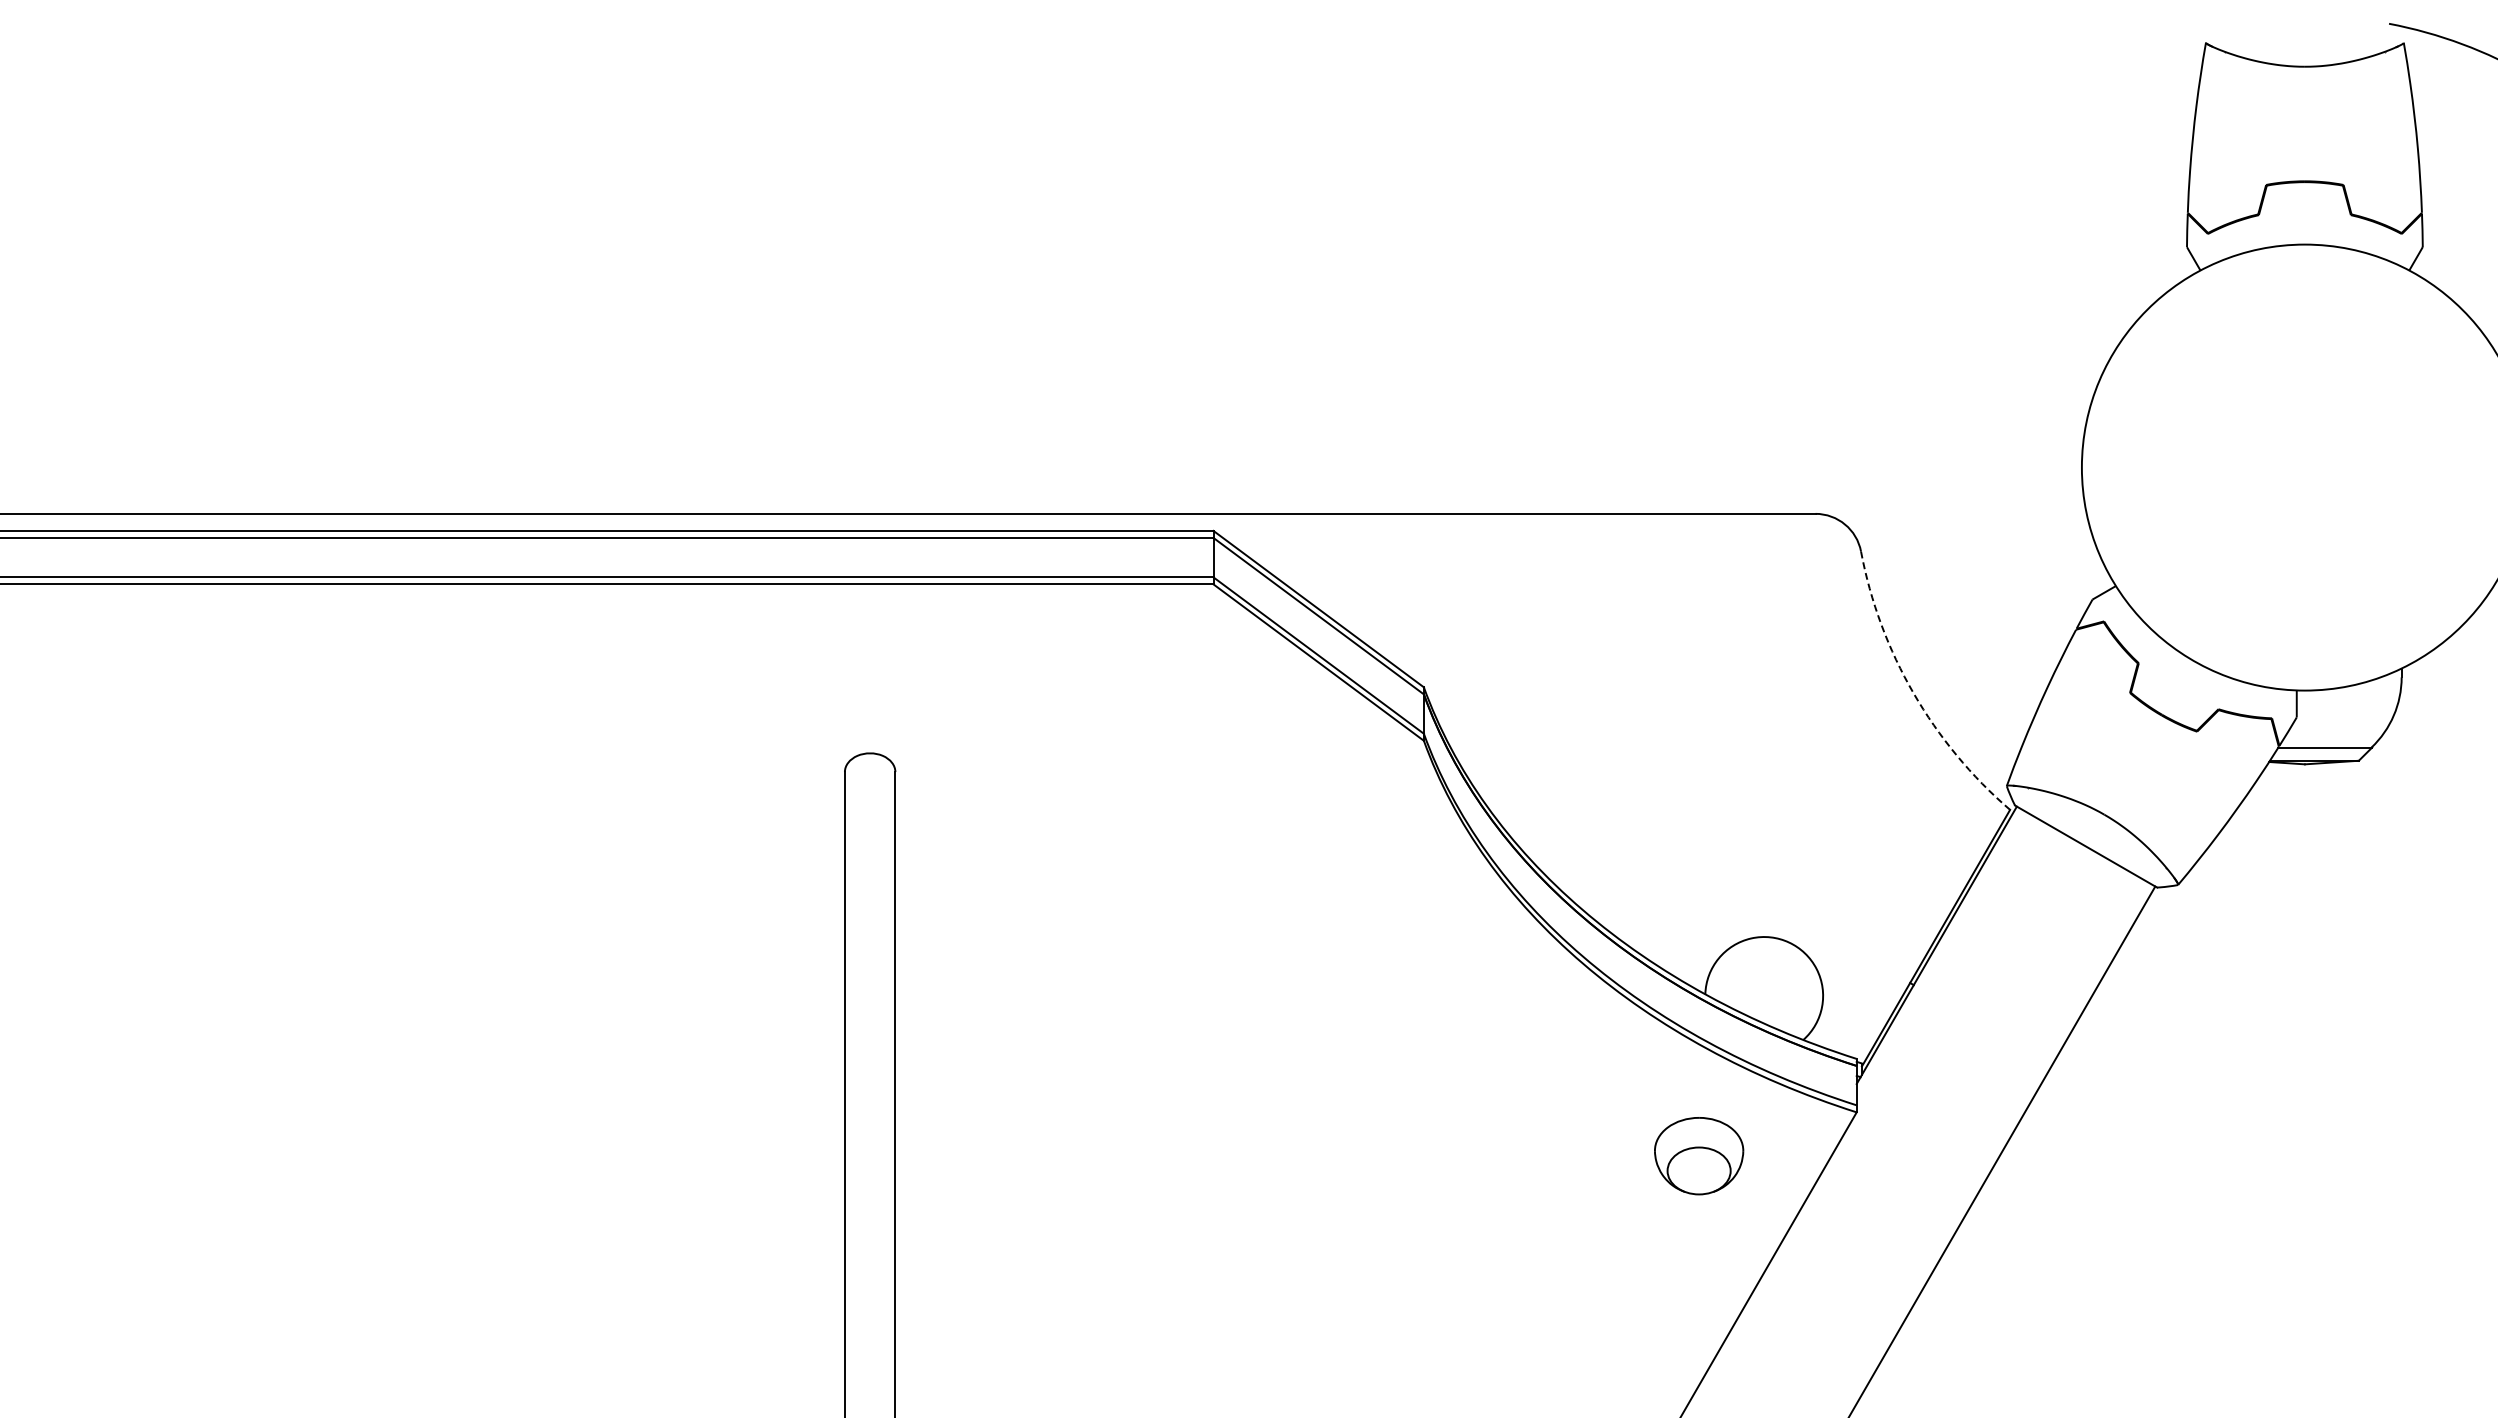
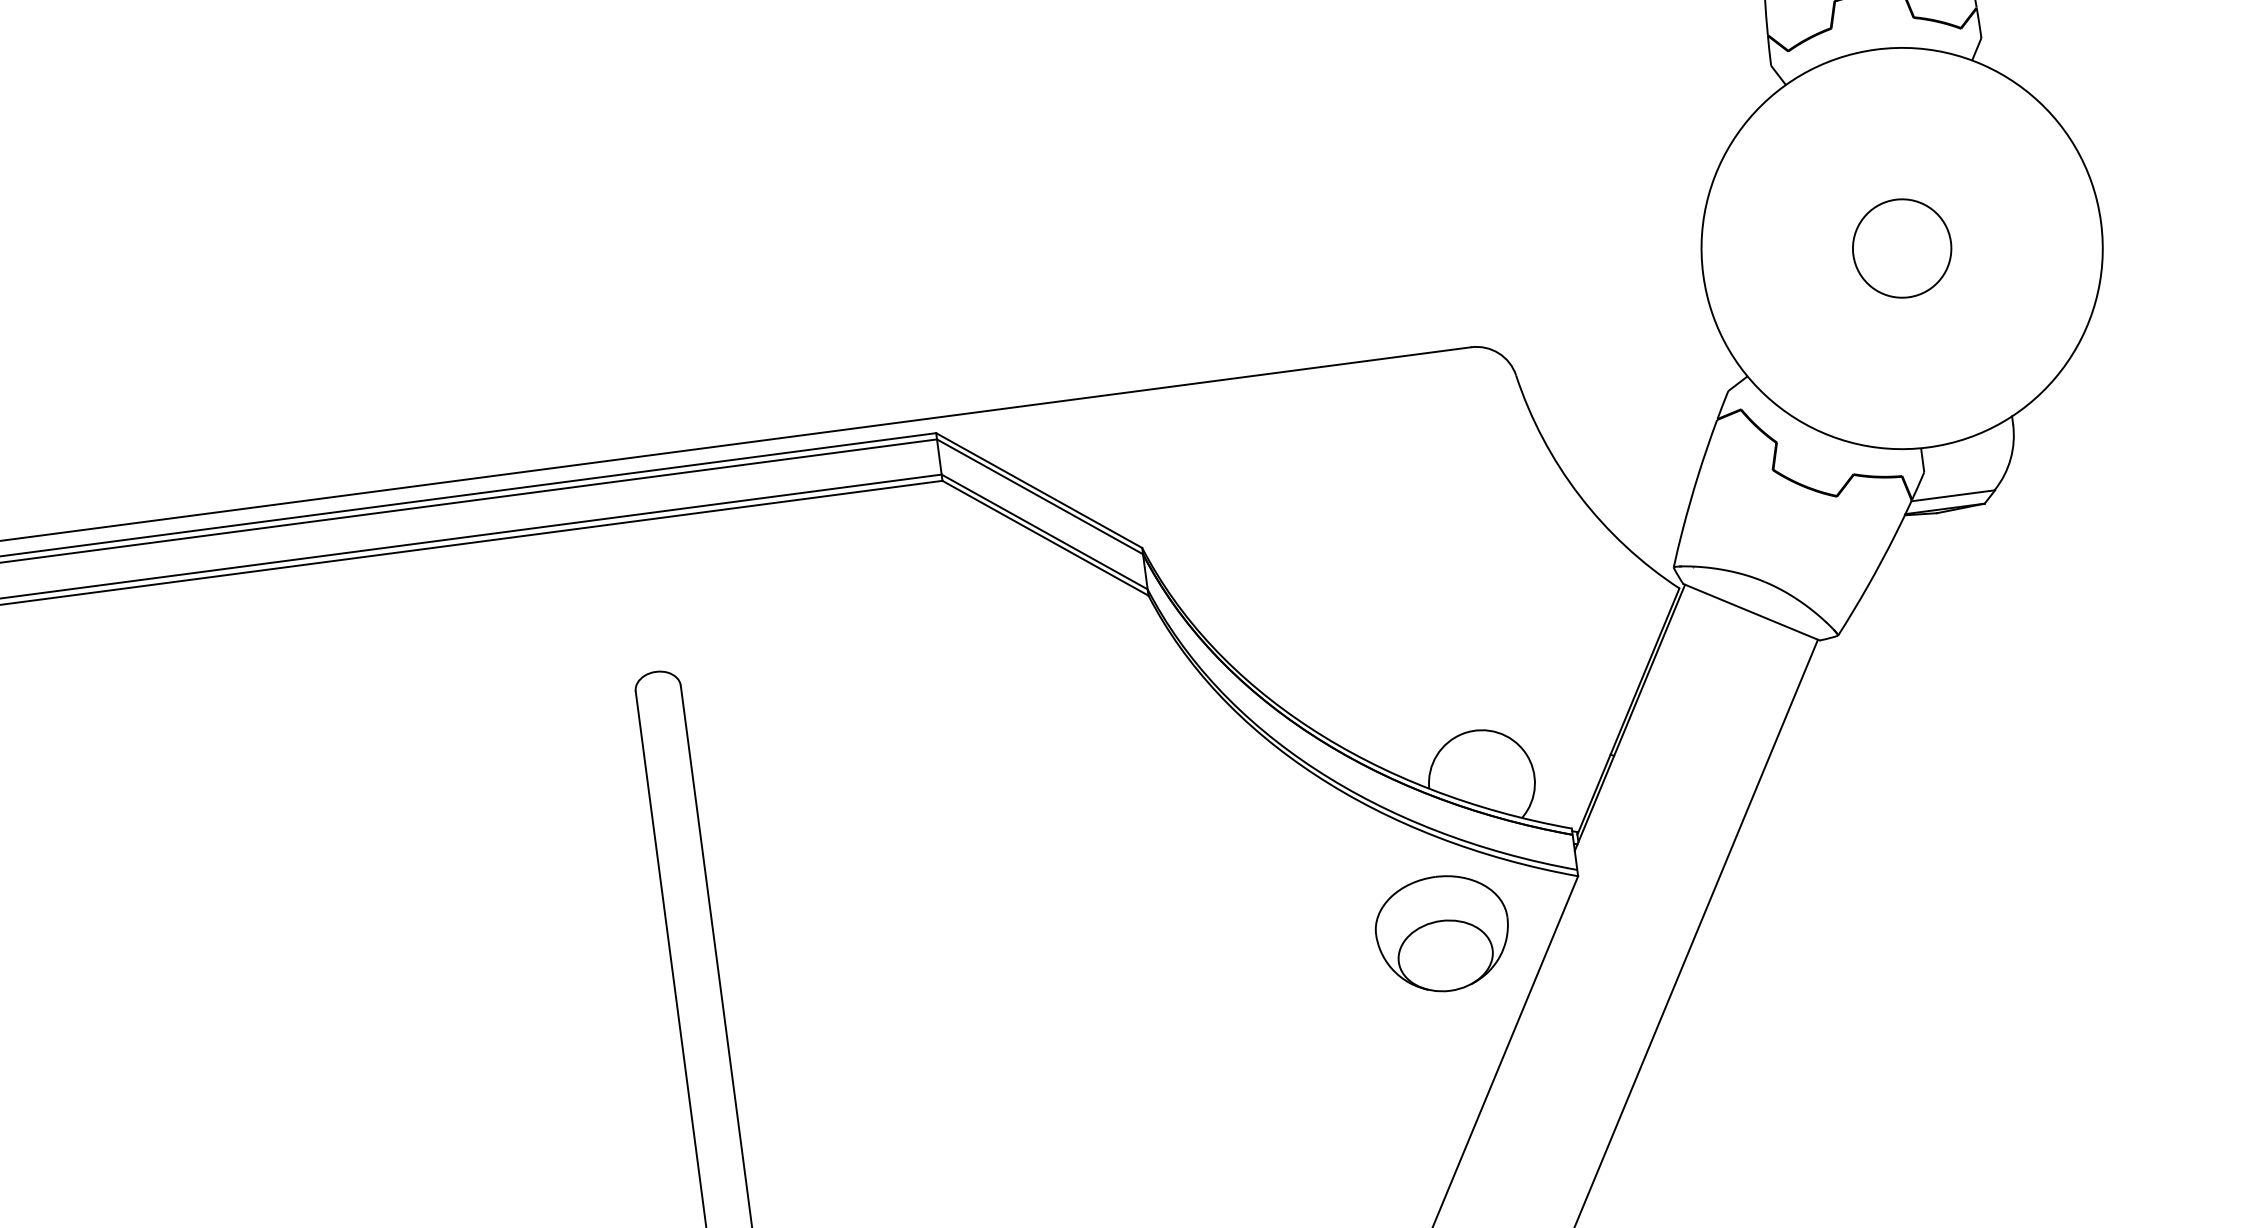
circle: (2304, 467) -> (1901, 248), added
arc: (1913, 693) -> (1579, 495), dashed -> solid
part: (1698, 1155) -> (1442, 933), size x1.67

